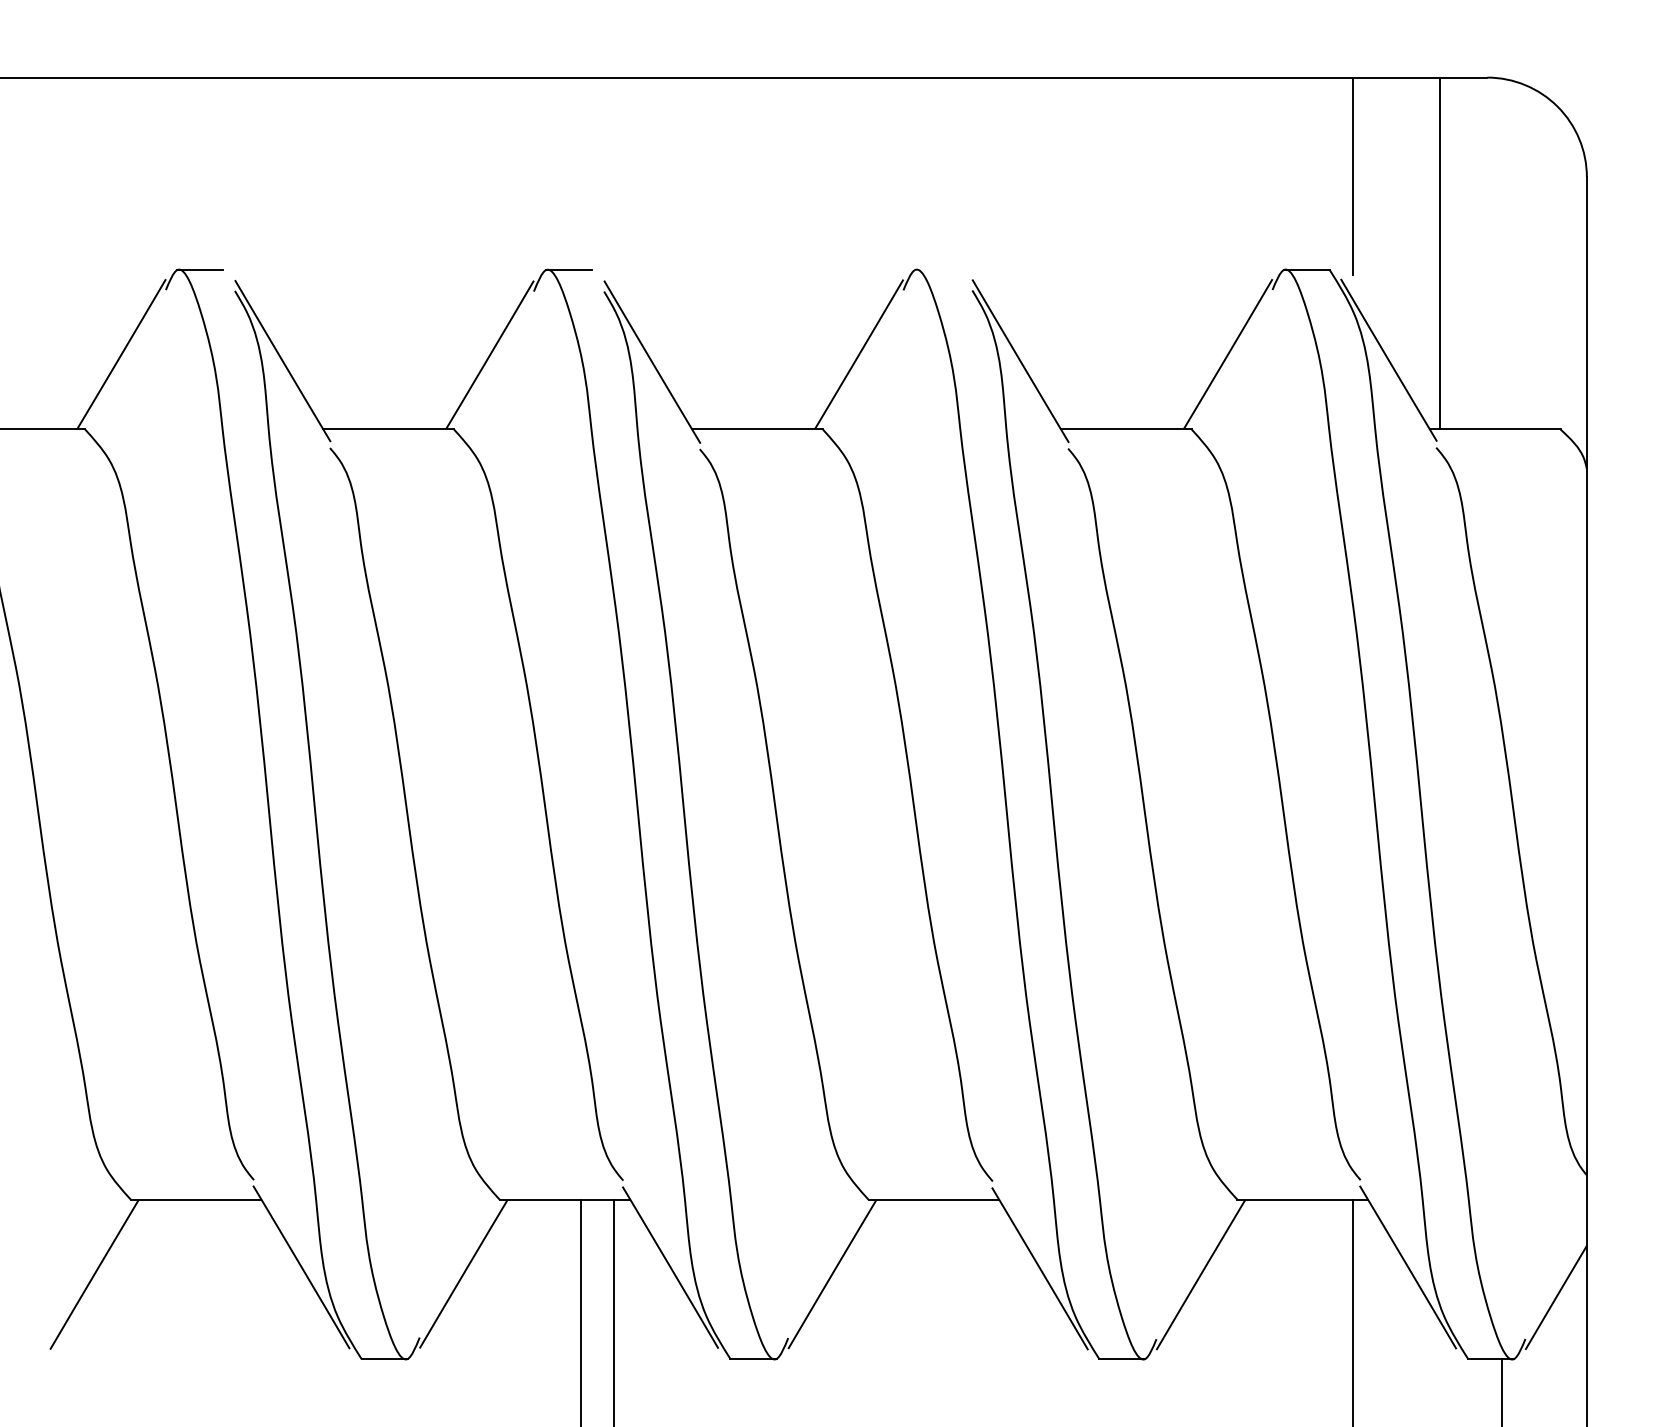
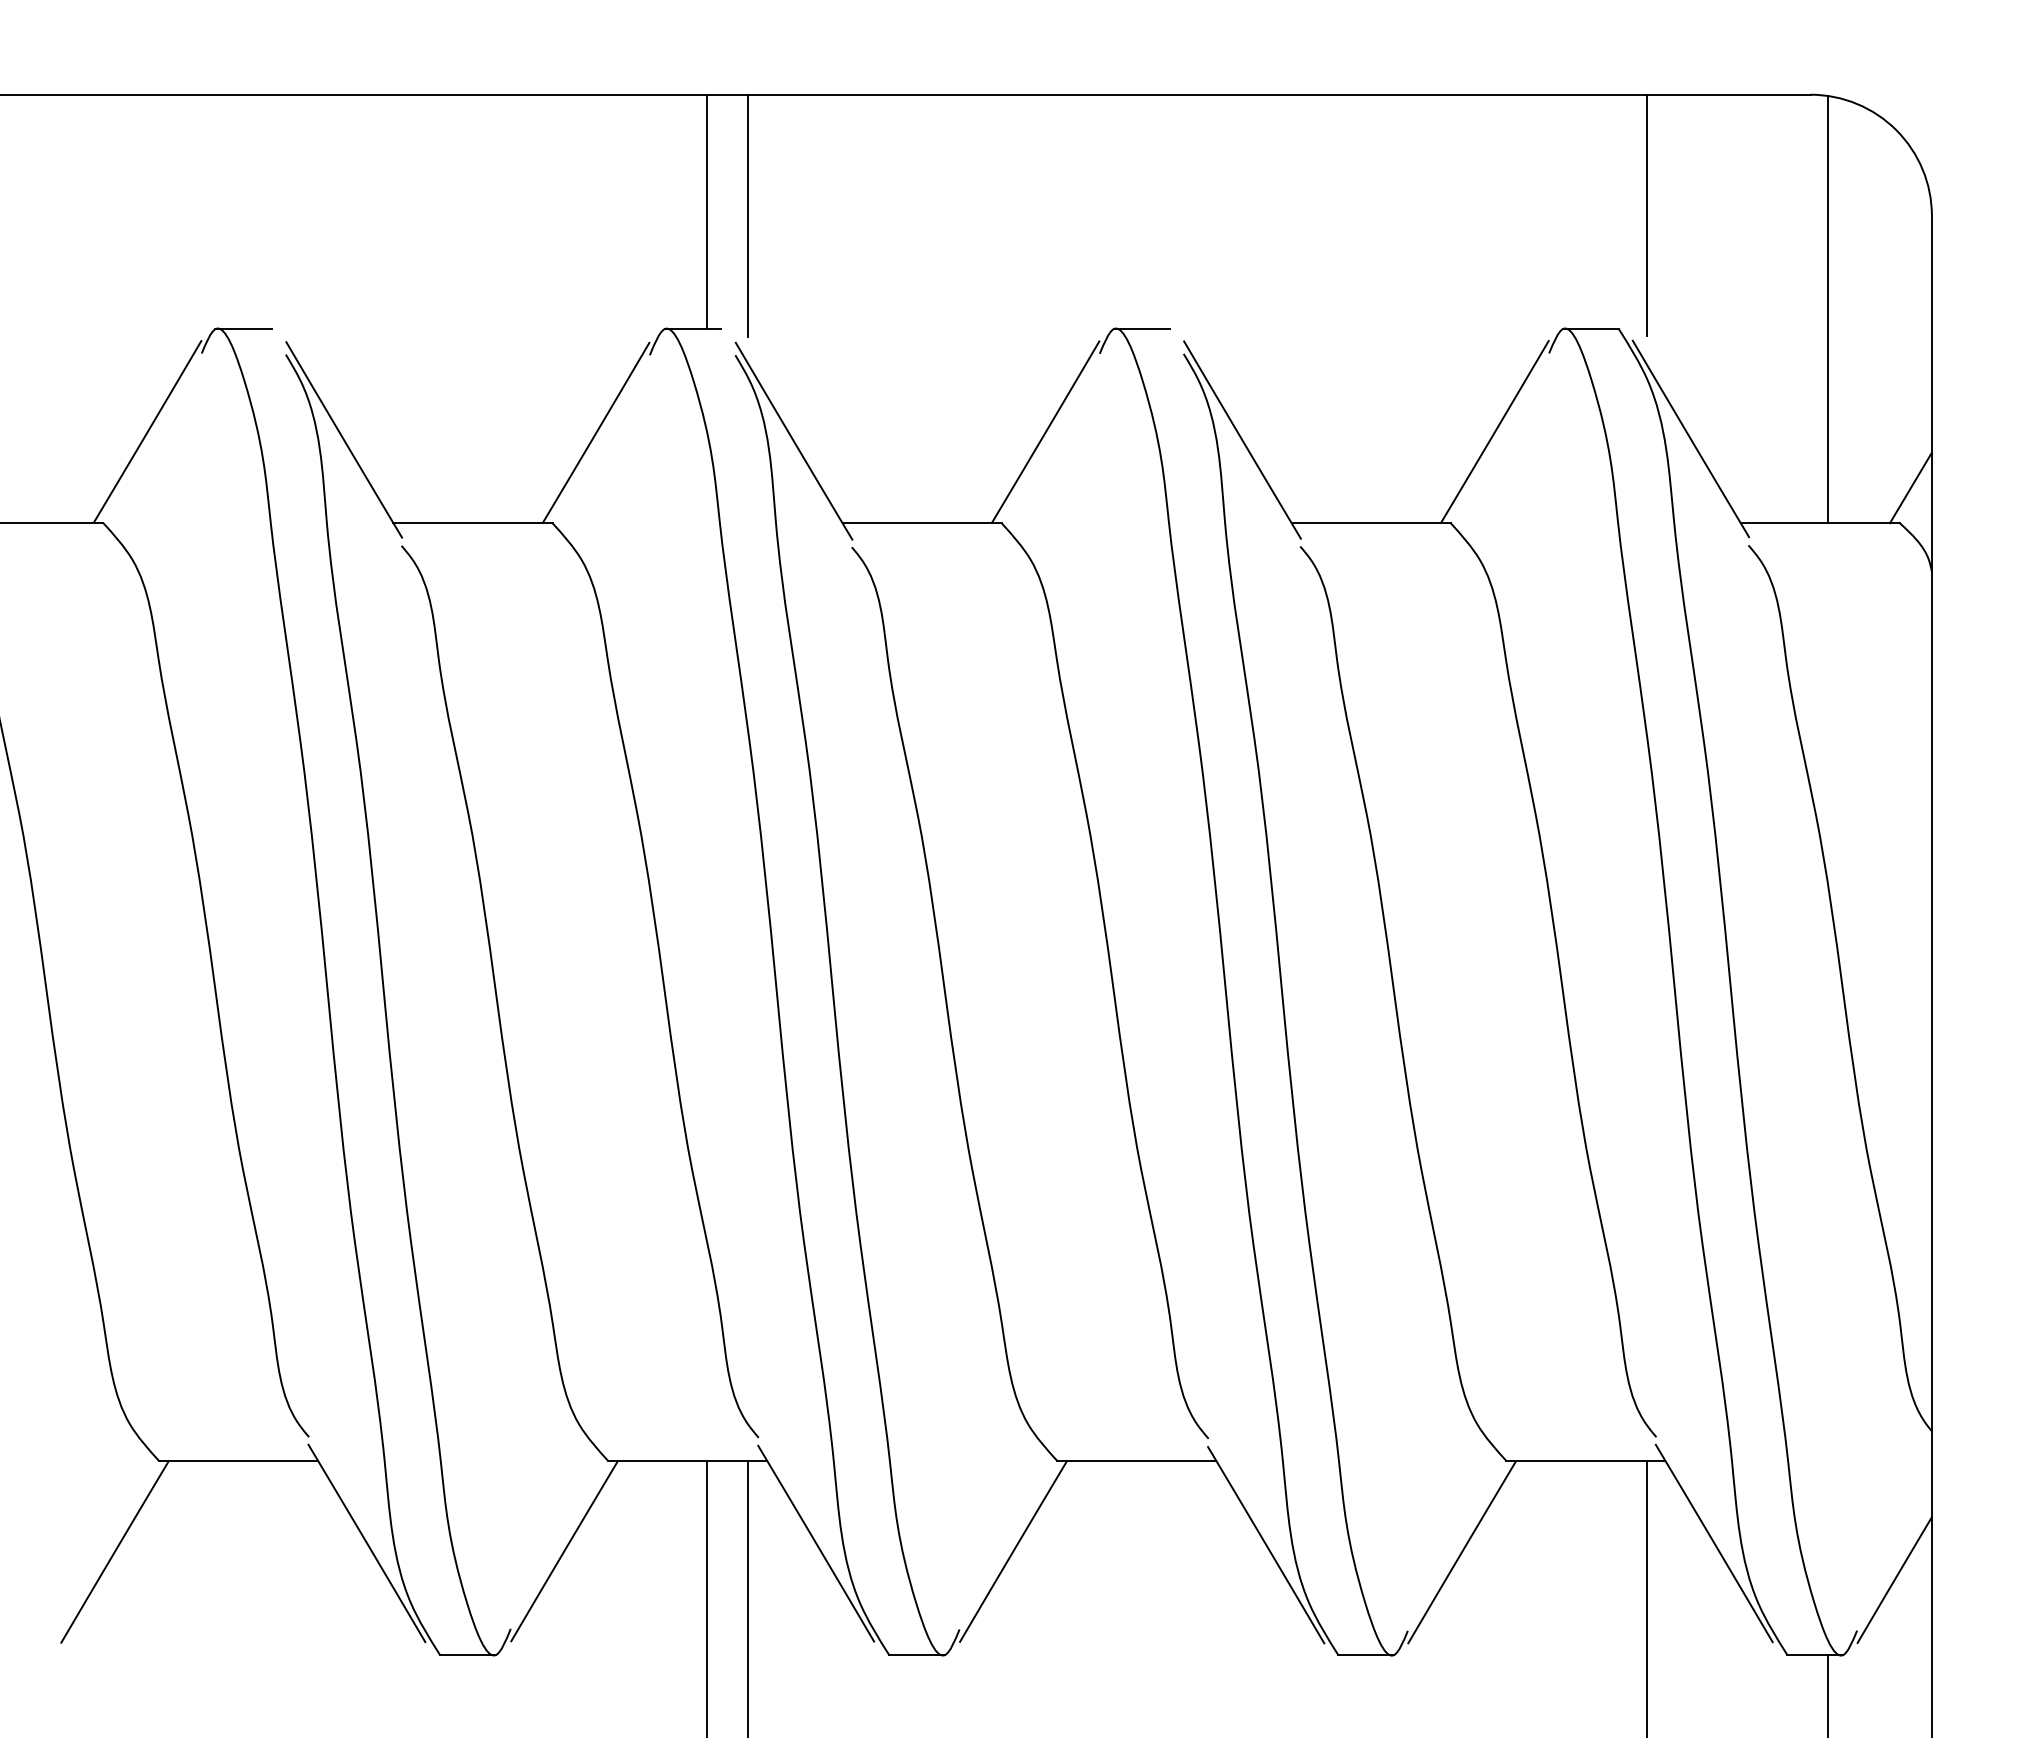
line: (581, 173) -> (707, 211), added
line: (614, 176) -> (747, 215), added
line: (1440, 253) -> (1828, 309), moved
line: (937, 270) -> (1141, 329), added
line: (1569, 400) -> (1910, 487), added

